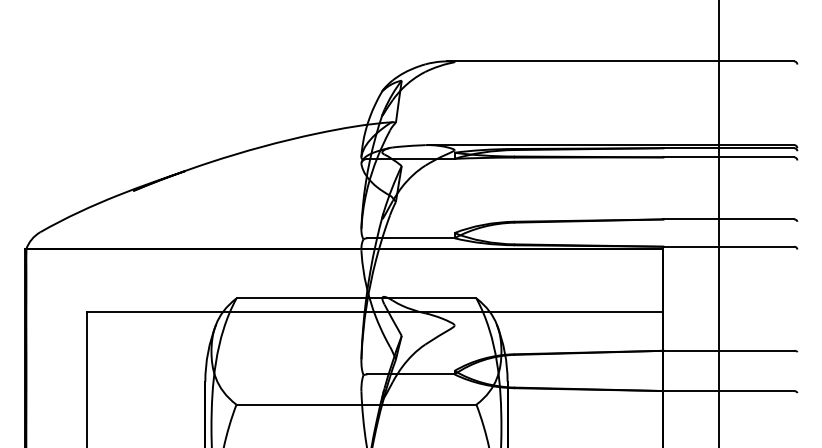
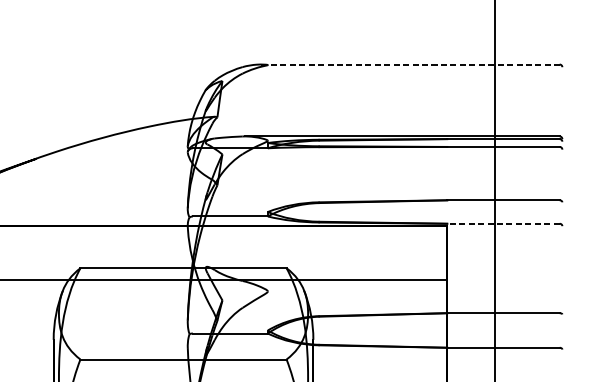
line: (620, 61) -> (410, 64), solid -> dashed
line: (728, 246) -> (503, 223), solid -> dashed

